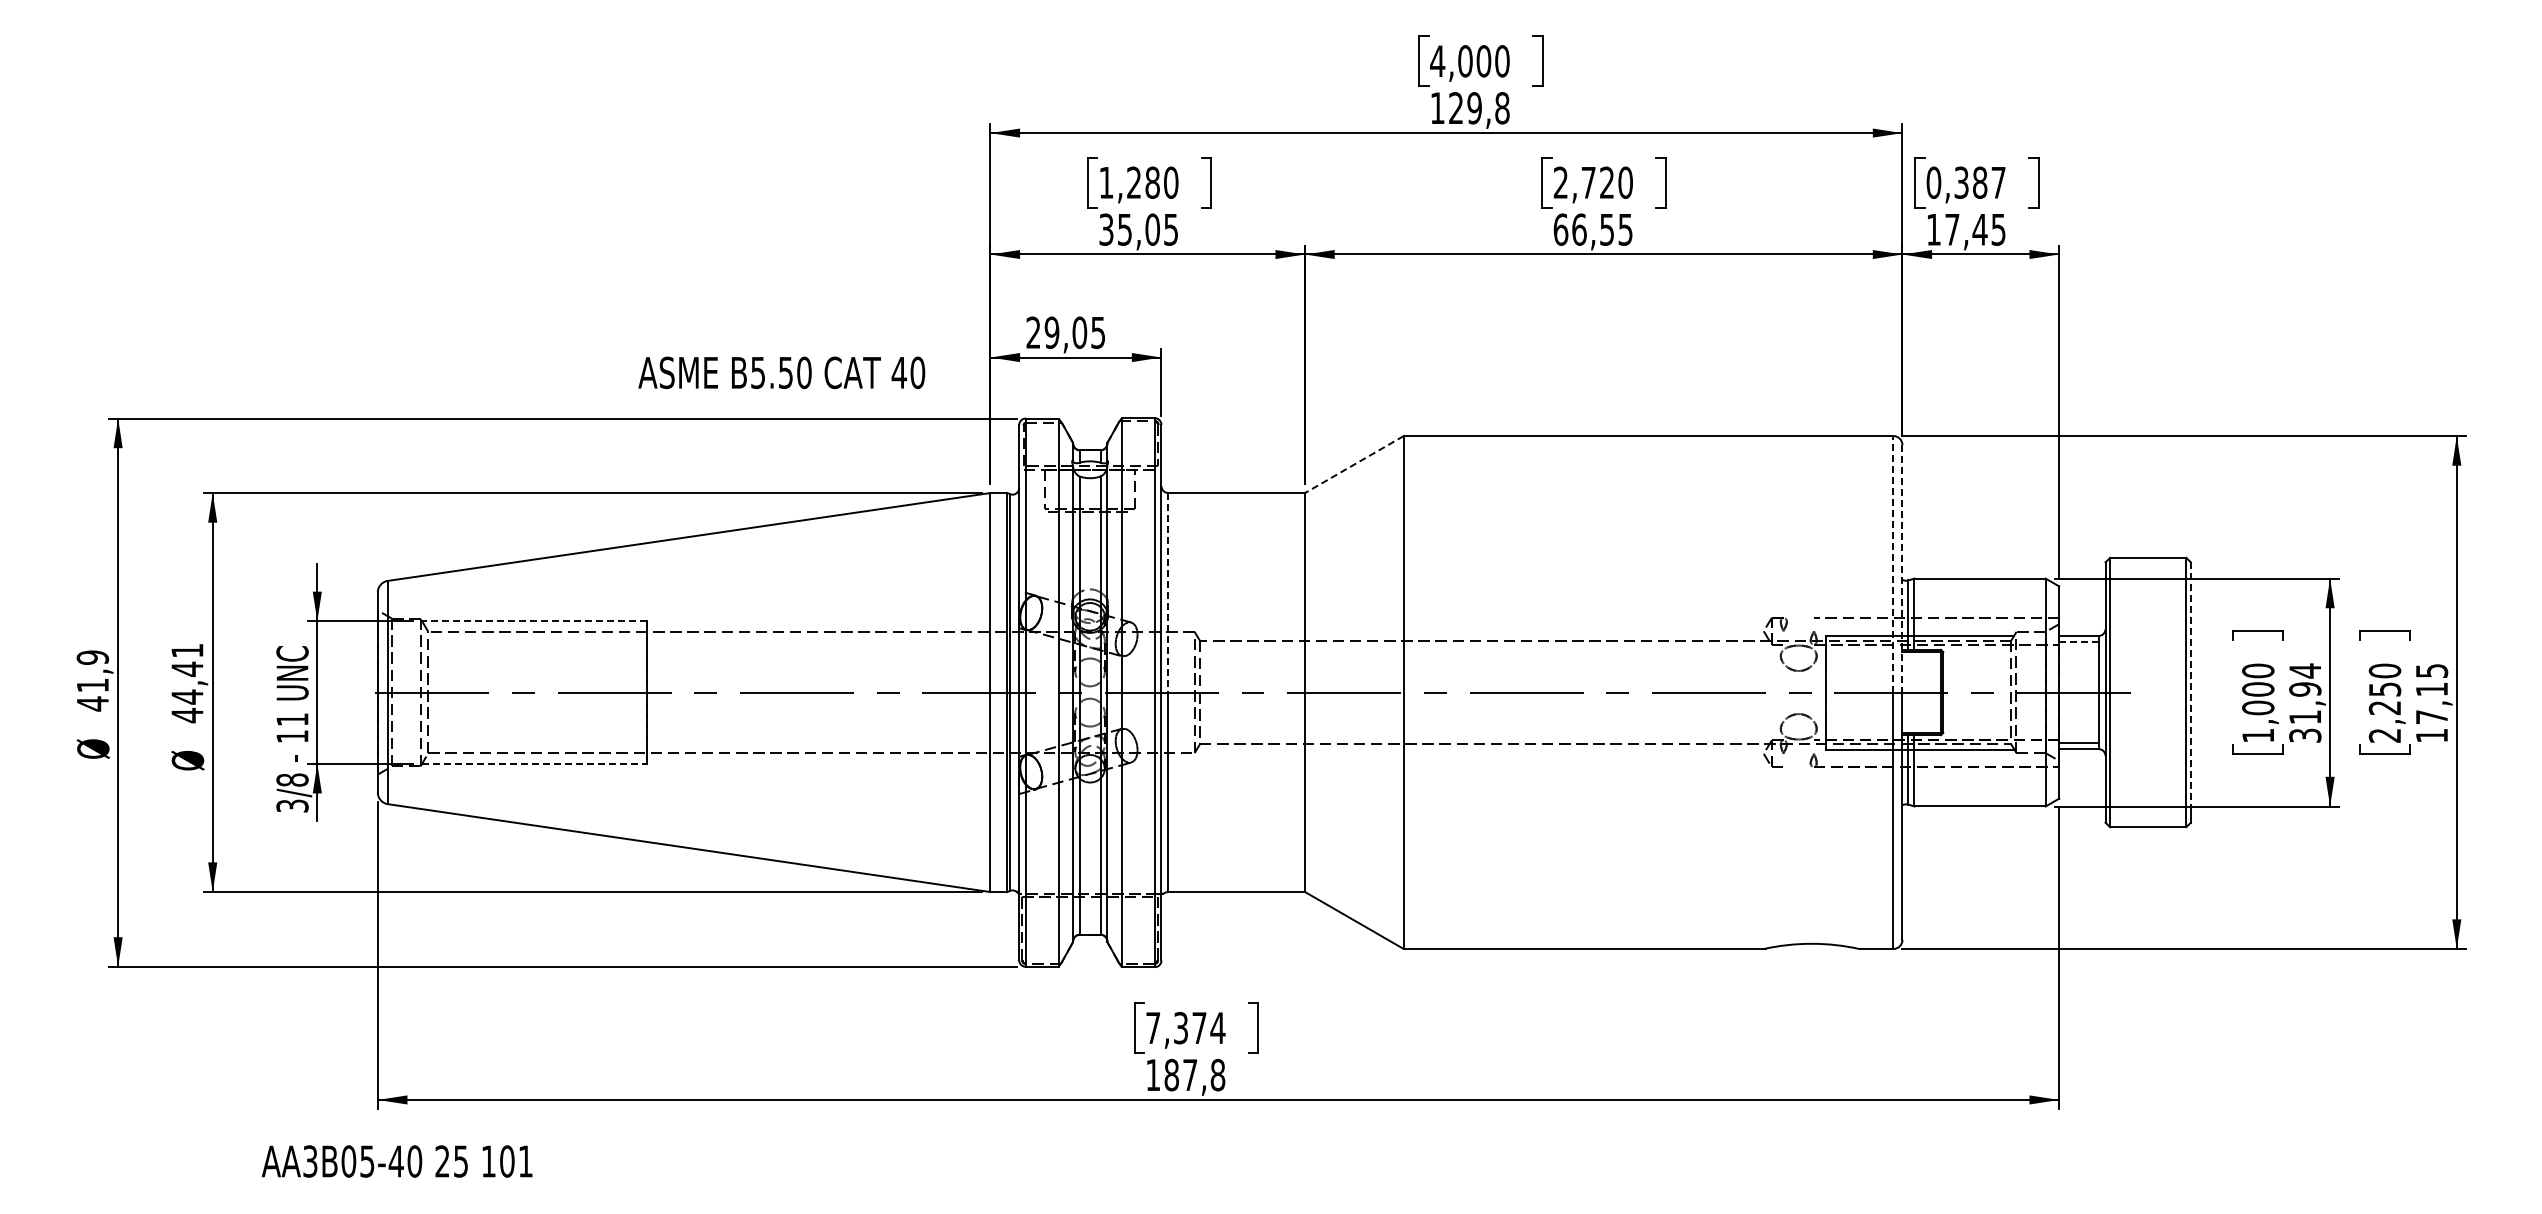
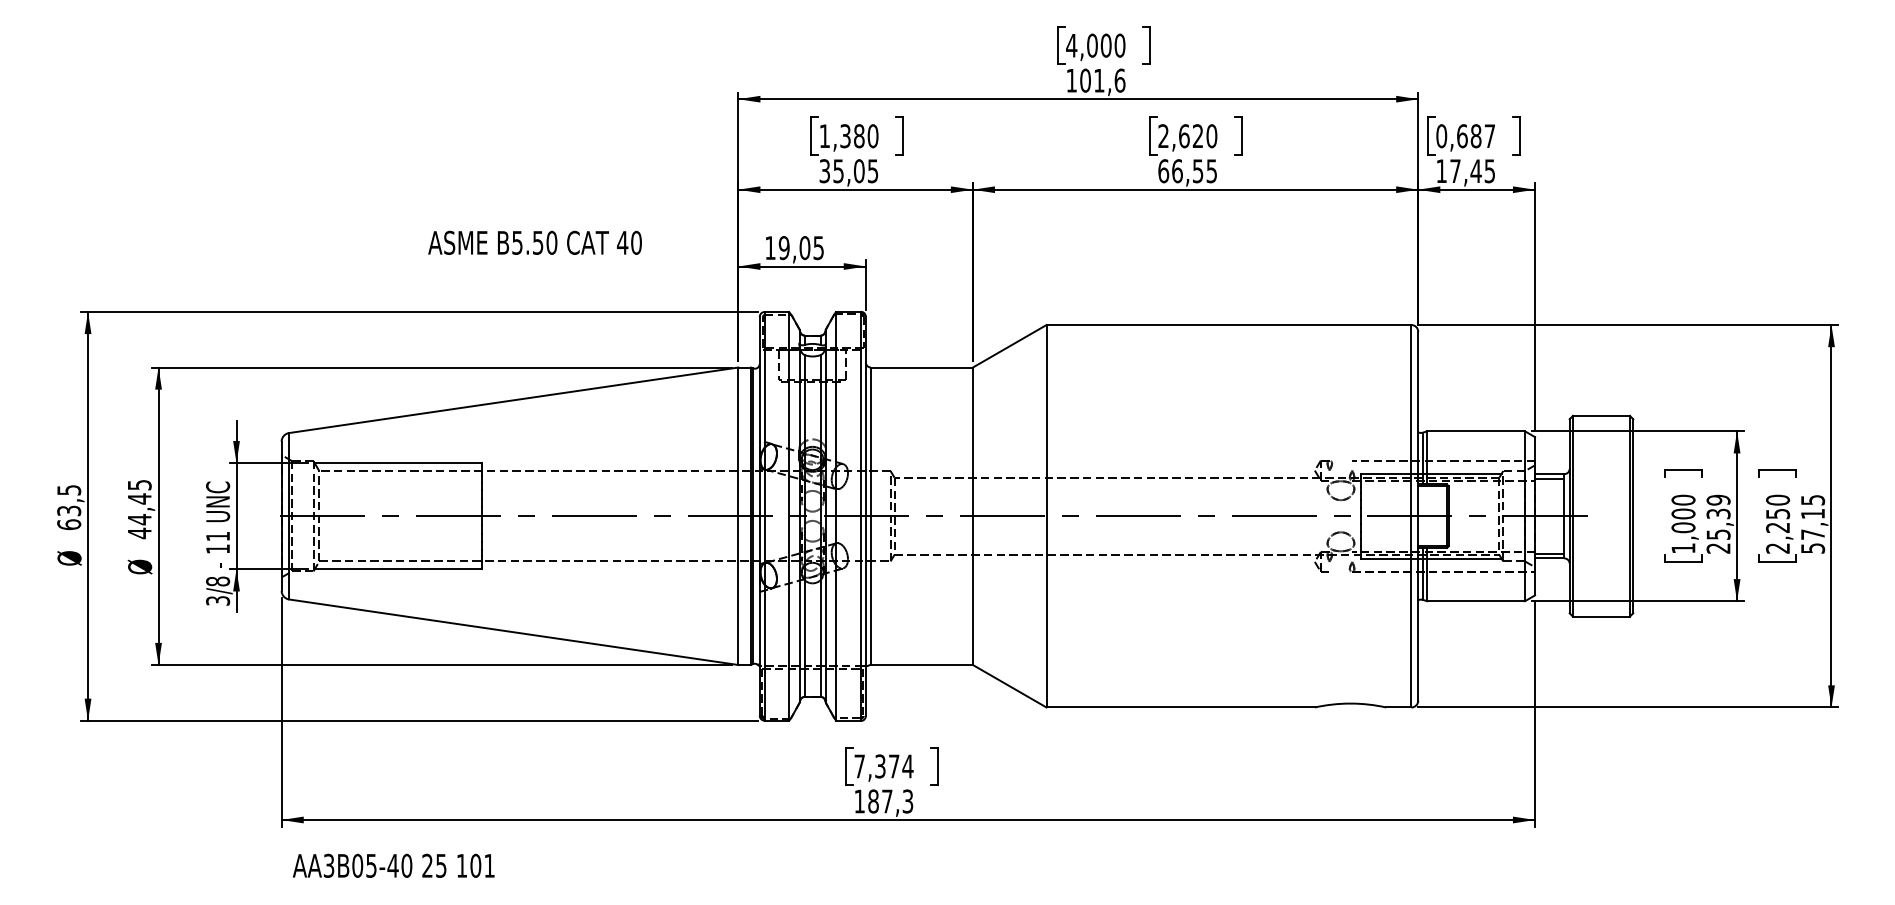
text: (1479, 108) -> (1102, 80), 129,8 -> 101,6
text: (1134, 182) -> (845, 136), 1,280 -> 1,380
text: (1588, 182) -> (1184, 136), 2,720 -> 2,620
text: (1961, 182) -> (1462, 136), 0,387 -> 0,687
text: (1033, 332) -> (770, 247), 29,05 -> 19,05
text: (781, 372) -> (534, 242), moved
line: (1354, 464) -> (1009, 346), dashed -> solid
line: (1893, 563) -> (1411, 420), dashed -> solid
line: (1902, 568) -> (1418, 423), dashed -> solid
line: (1168, 592) -> (871, 441), dashed -> solid
line: (534, 621) -> (398, 463), dashed -> solid
line: (2078, 642) -> (1549, 478), dashed -> solid
text: (187, 650) -> (139, 484), 44,41 -> 44,45
text: (92, 680) -> (68, 507), 41,9 -> 63,5
line: (2190, 687) -> (1632, 512), dashed -> solid
text: (2305, 702) -> (1718, 523), 31,94 -> 25,39
text: (2432, 735) -> (1813, 548), 17,15 -> 57,15
line: (535, 763) -> (399, 569), dashed -> solid
text: (1217, 1075) -> (907, 801), 187,8 -> 187,3
text: (397, 1161) -> (393, 865), moved

